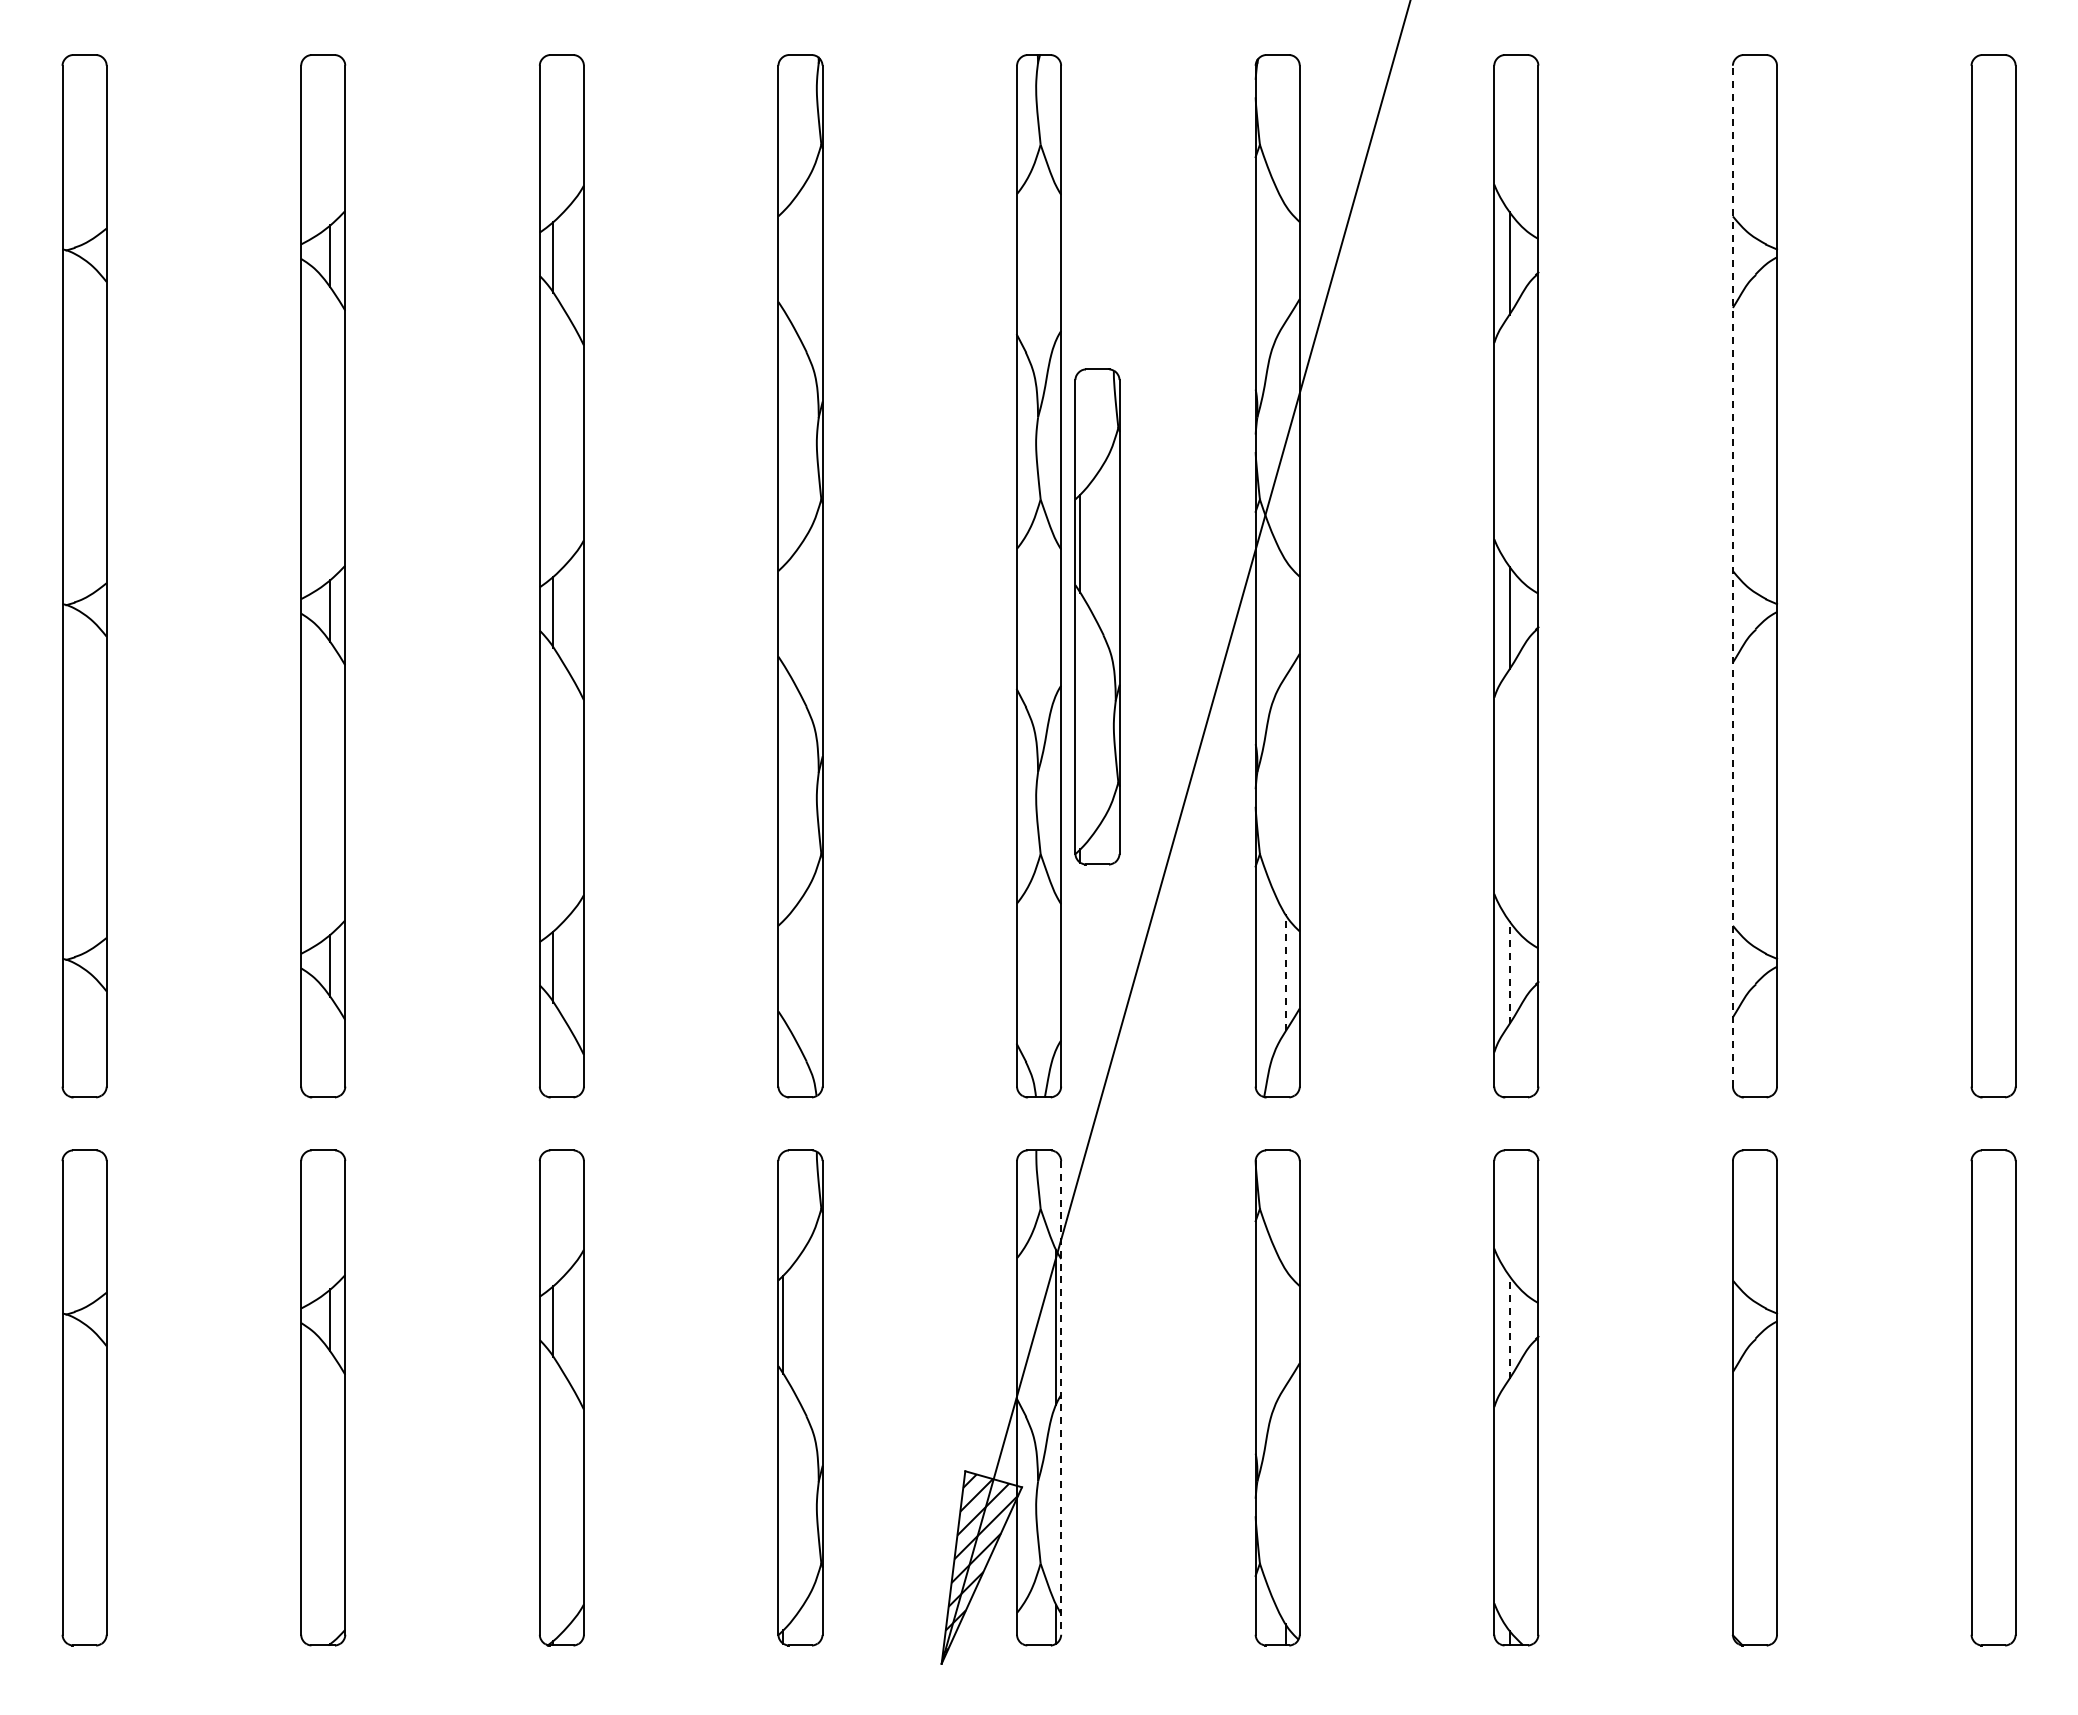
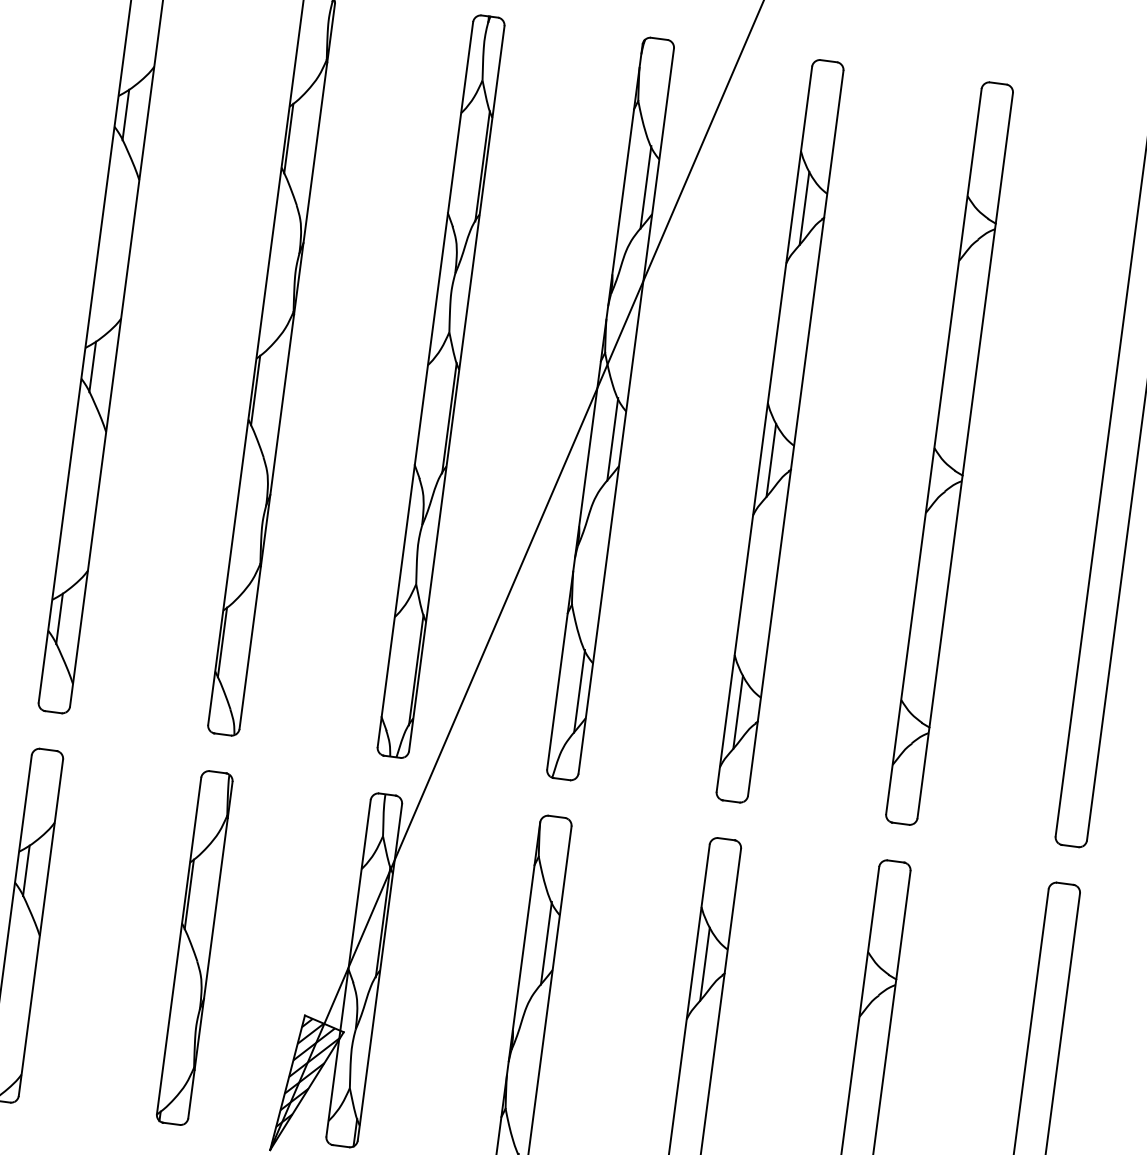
line: (783, 260) -> (289, 138), added
line: (1286, 262) -> (646, 187), added
line: (1056, 263) -> (482, 166), added
line: (1732, 575) -> (933, 451), dashed -> solid
line: (783, 615) -> (255, 390), added
part: (1097, 616) -> (478, 420), removed
line: (1056, 617) -> (449, 417), added
line: (1286, 617) -> (612, 439), added
line: (783, 969) -> (222, 642), added
line: (1056, 972) -> (416, 669), added
line: (1286, 972) -> (579, 691), dashed -> solid
line: (1509, 972) -> (738, 712), dashed -> solid
line: (1509, 1326) -> (705, 963), dashed -> solid
line: (1286, 1327) -> (546, 943), added
line: (1061, 1397) -> (380, 972), dashed -> solid

